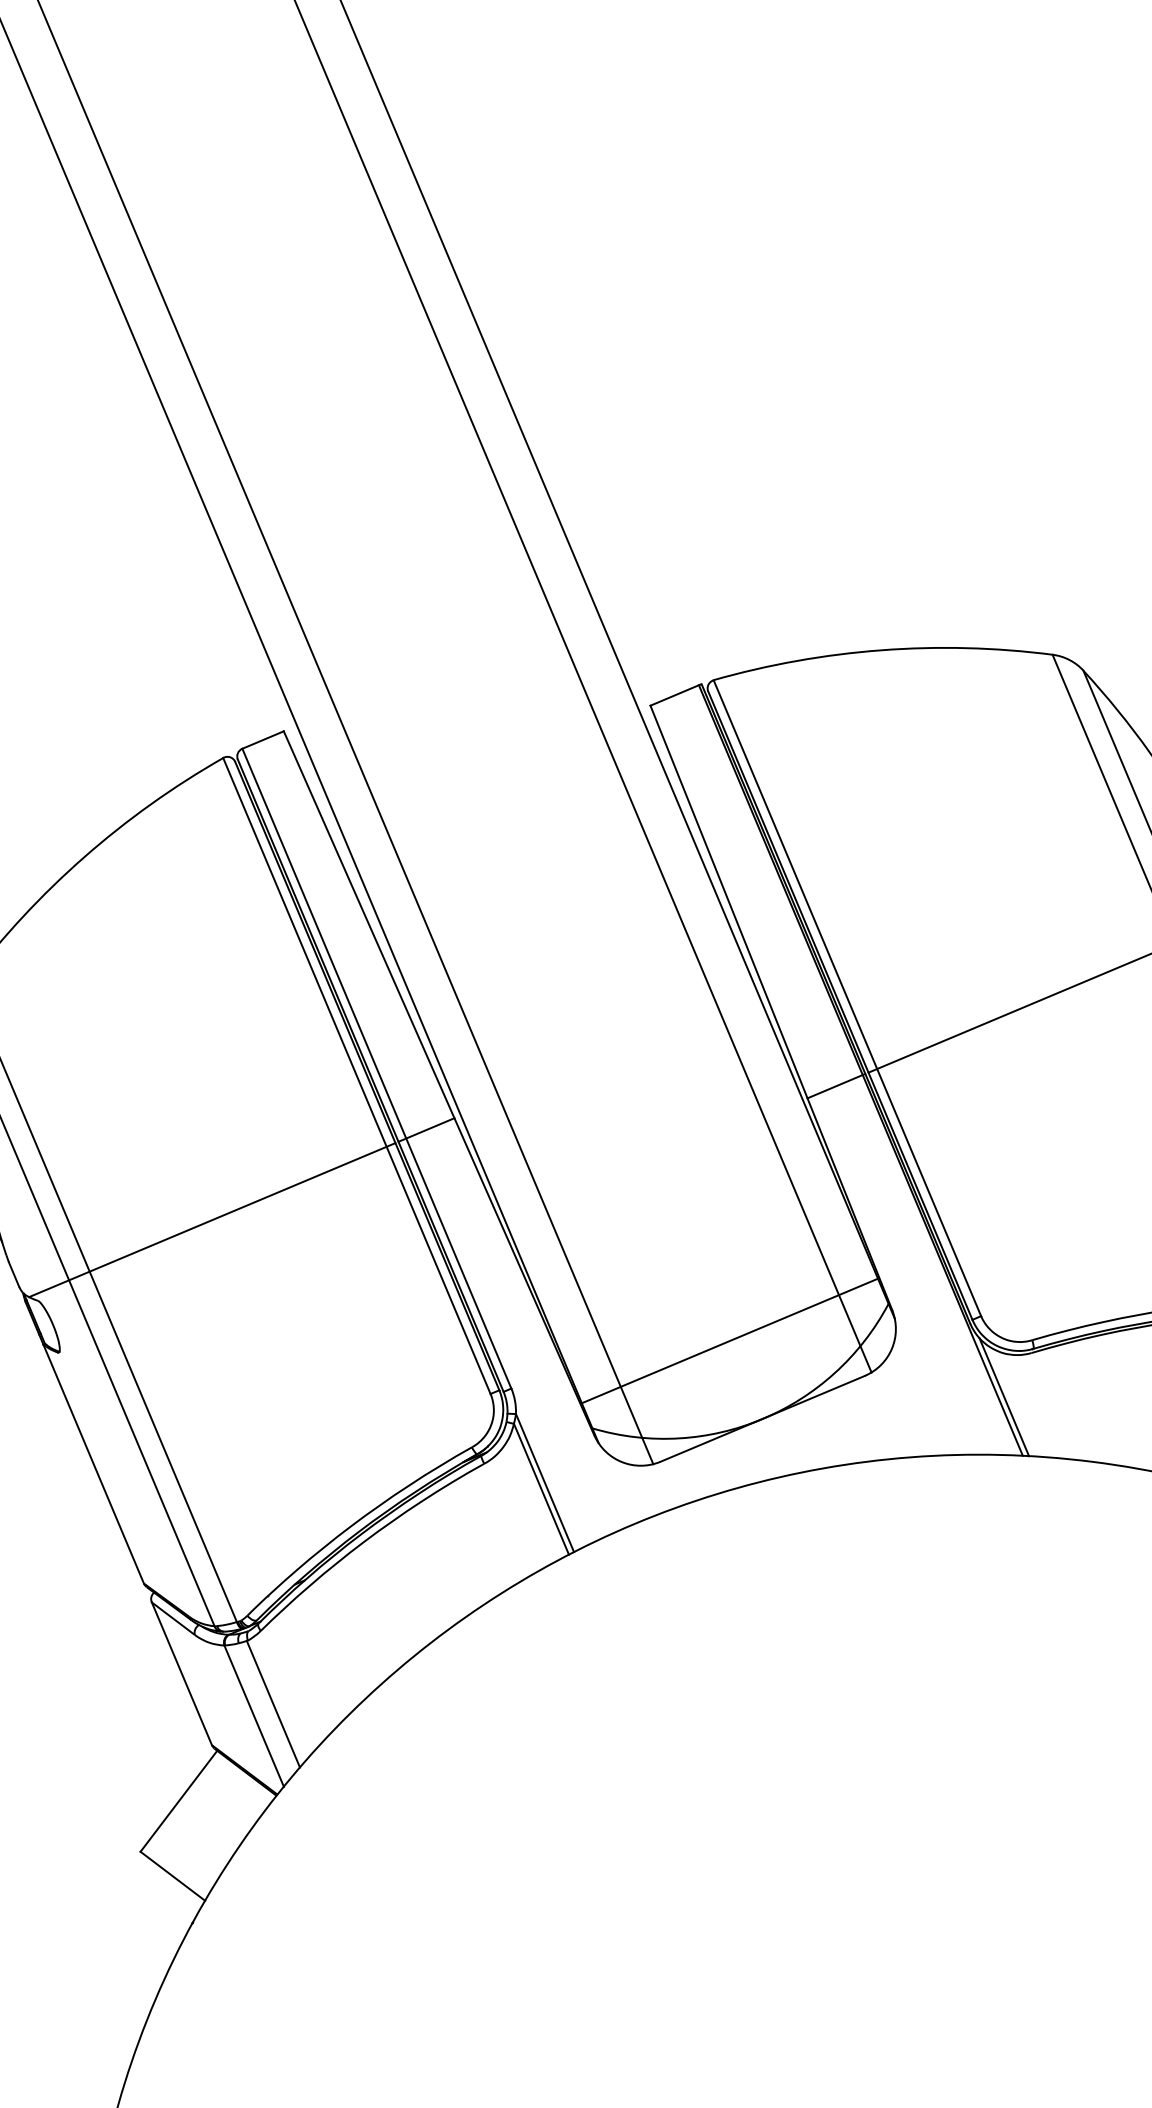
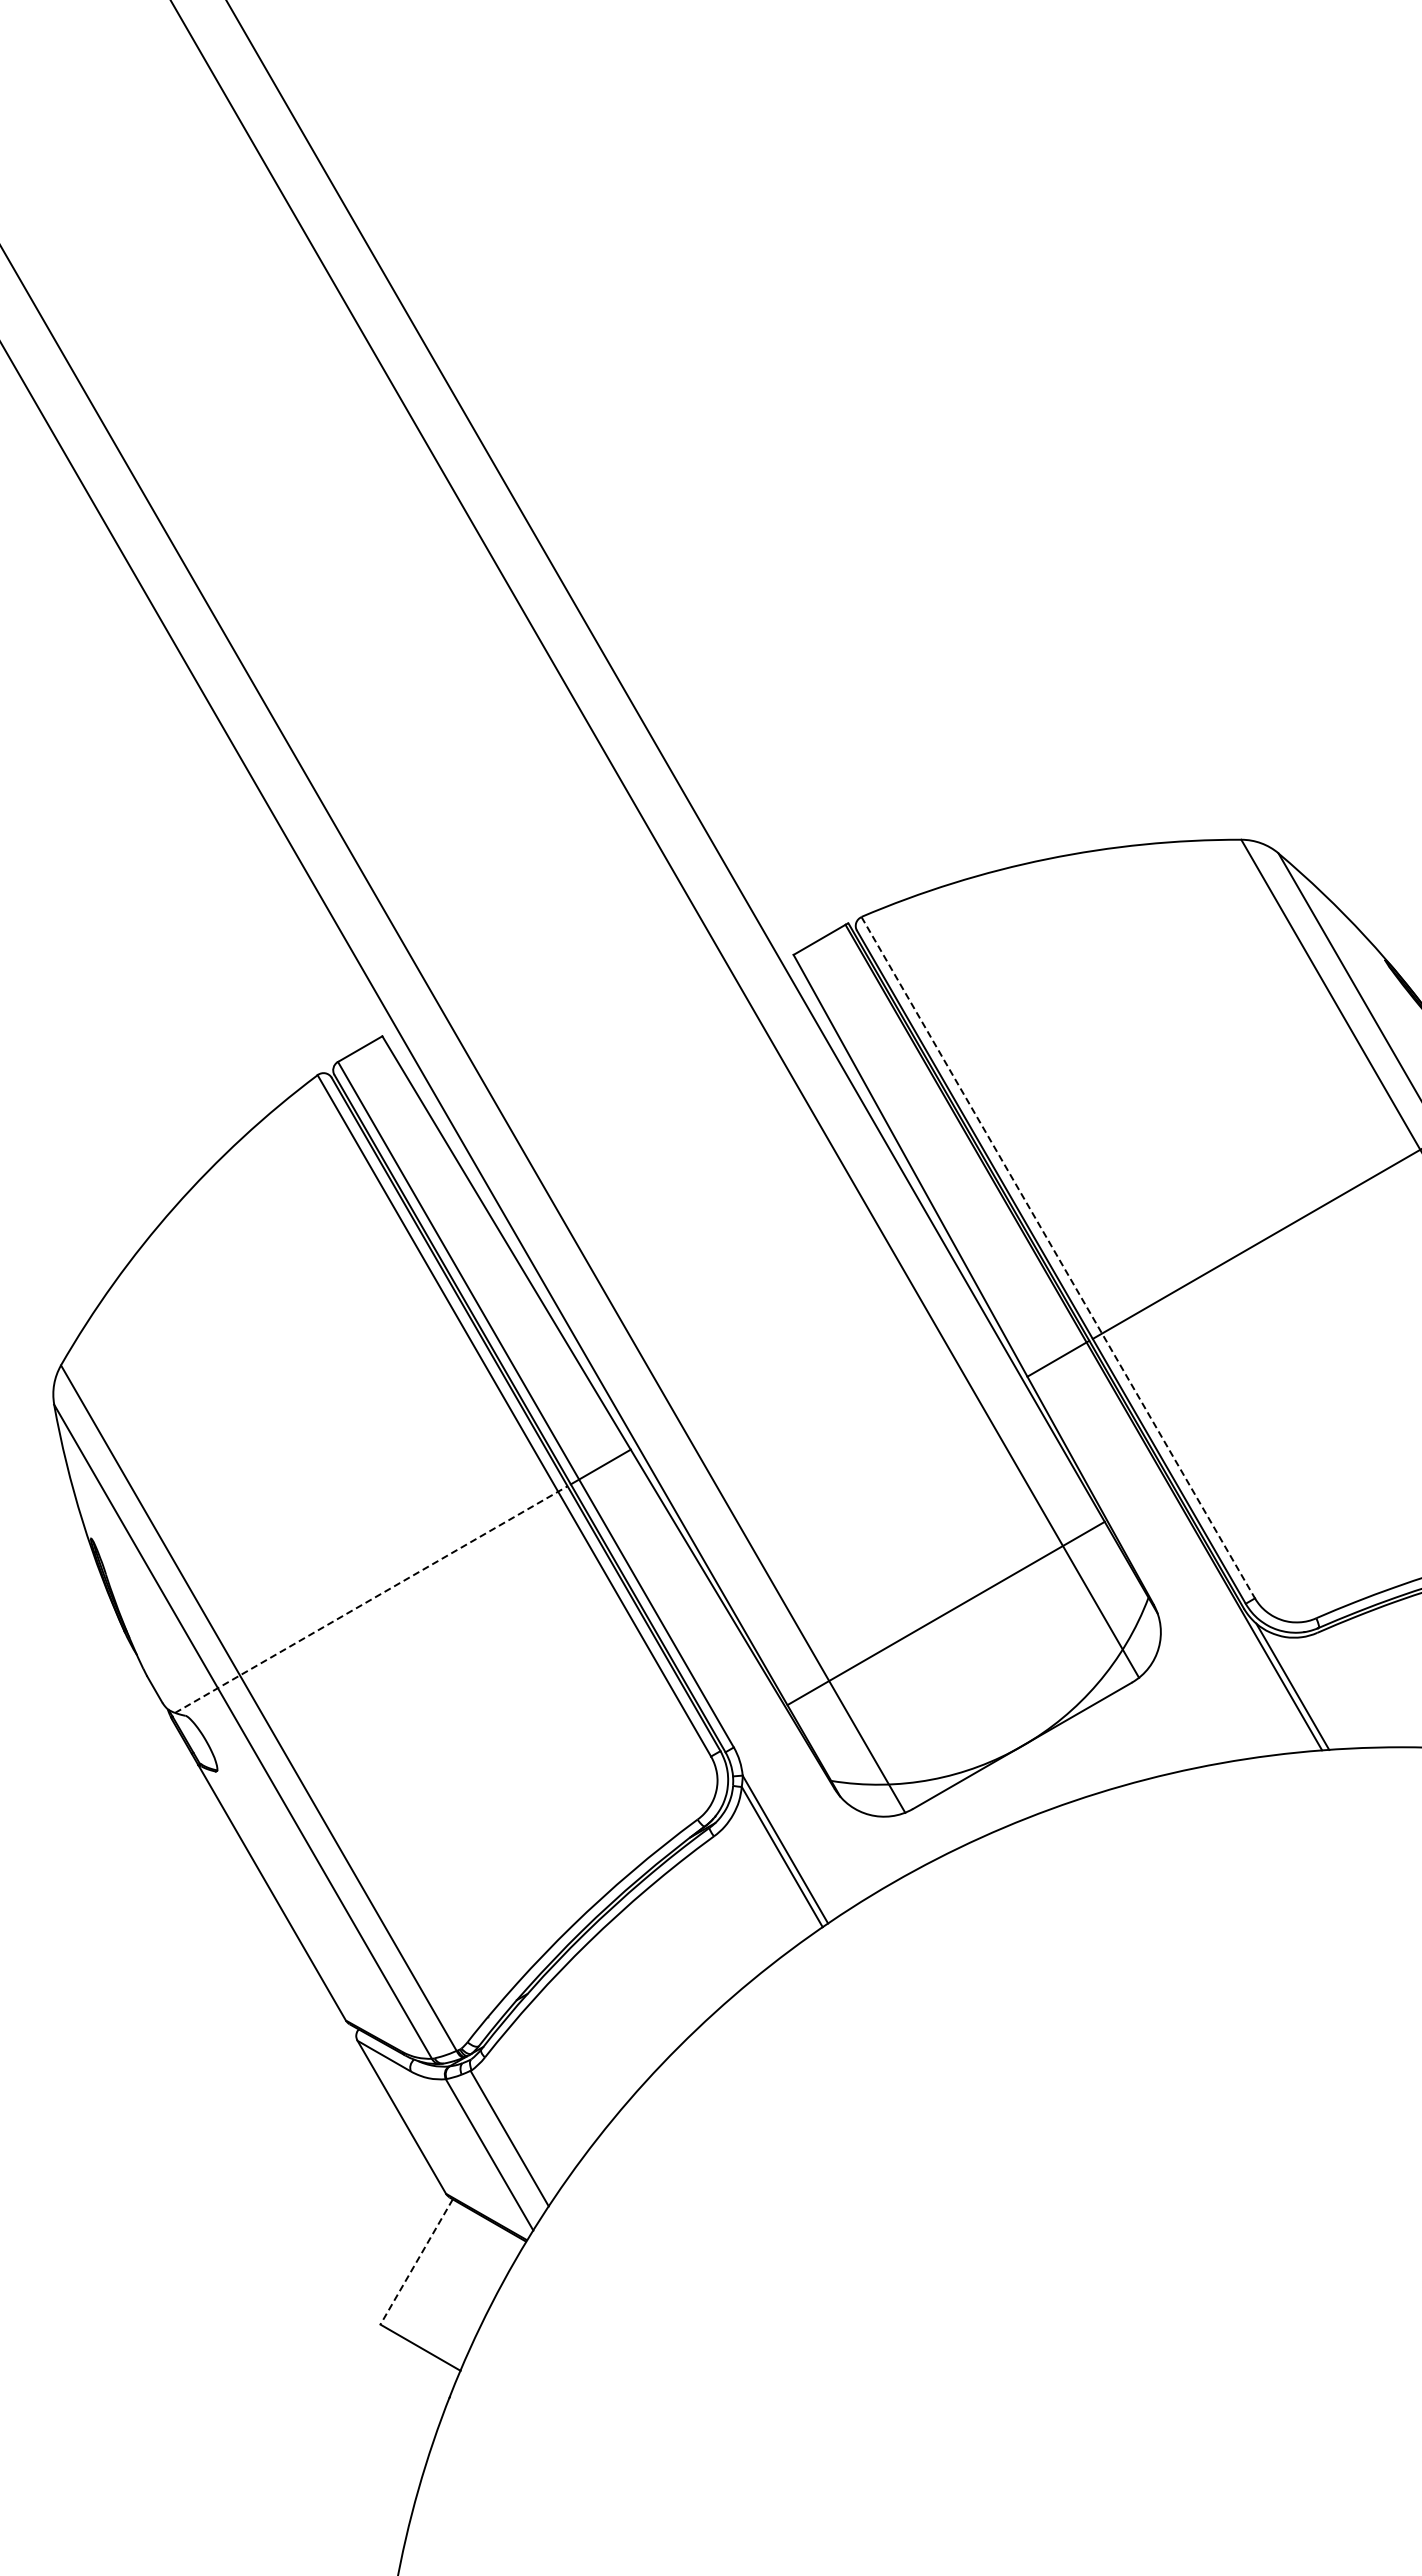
line: (847, 998) -> (1058, 1258), solid -> dashed
line: (212, 1220) -> (371, 1599), solid -> dashed
line: (729, 1341) -> (945, 1613), moved
line: (178, 1801) -> (416, 2262), solid -> dashed

